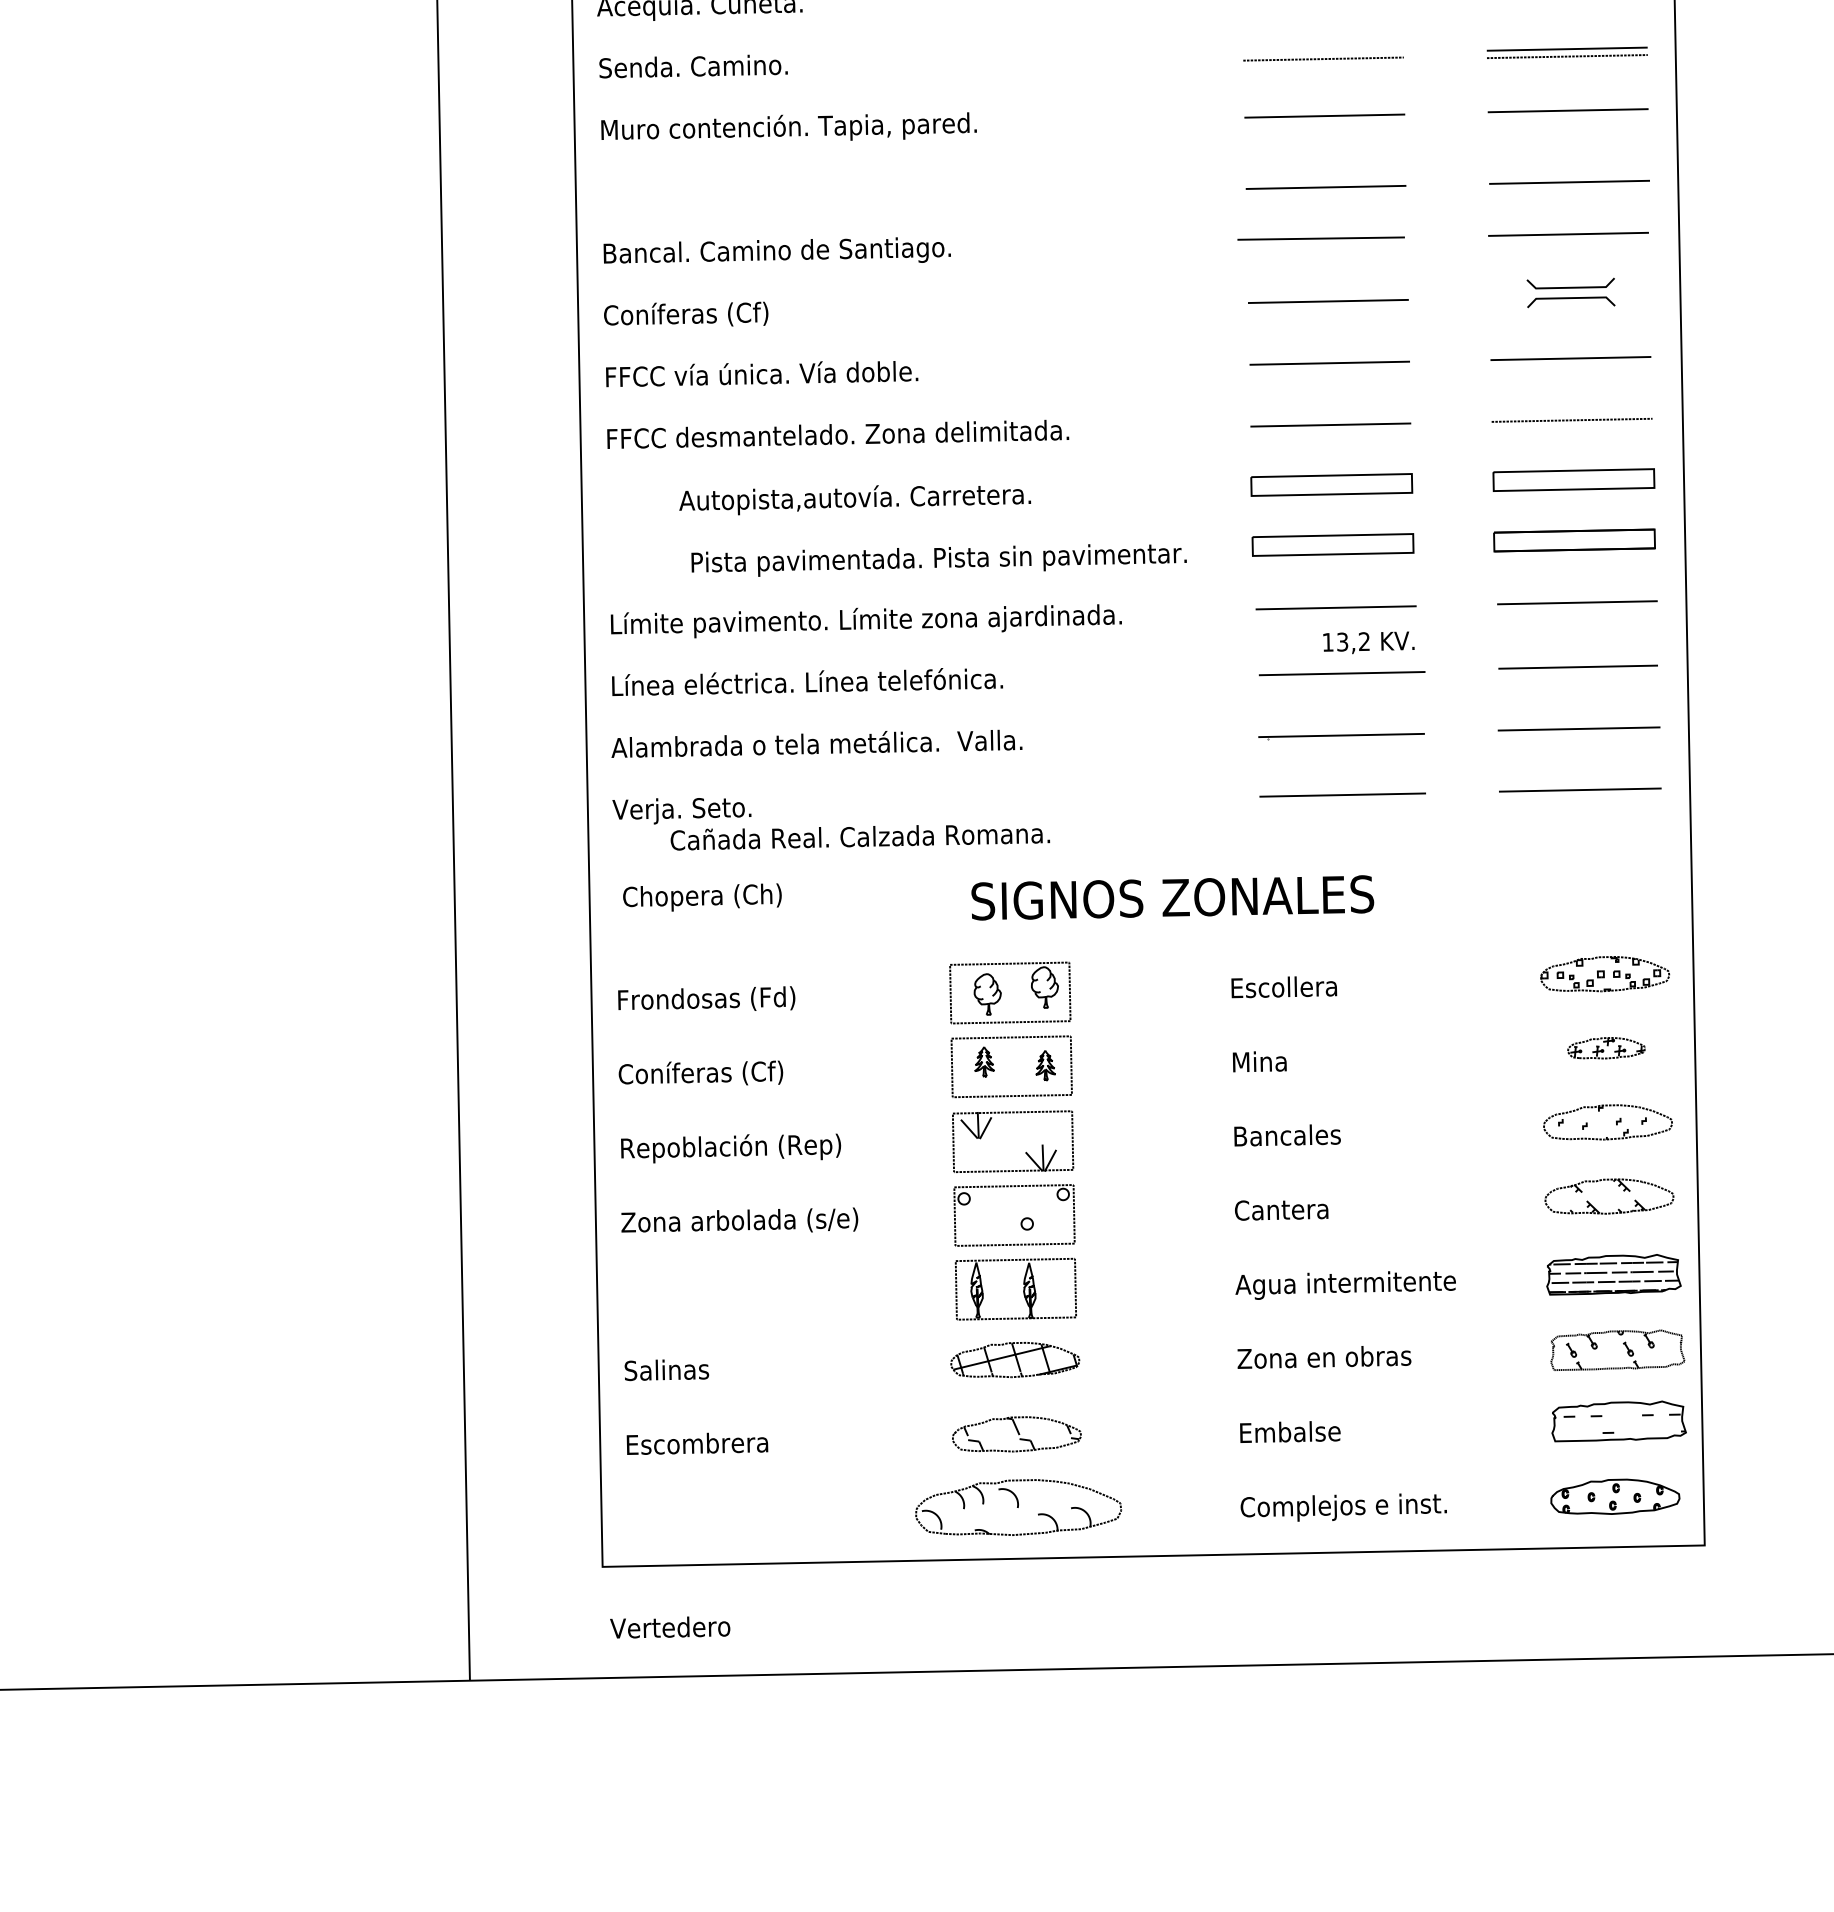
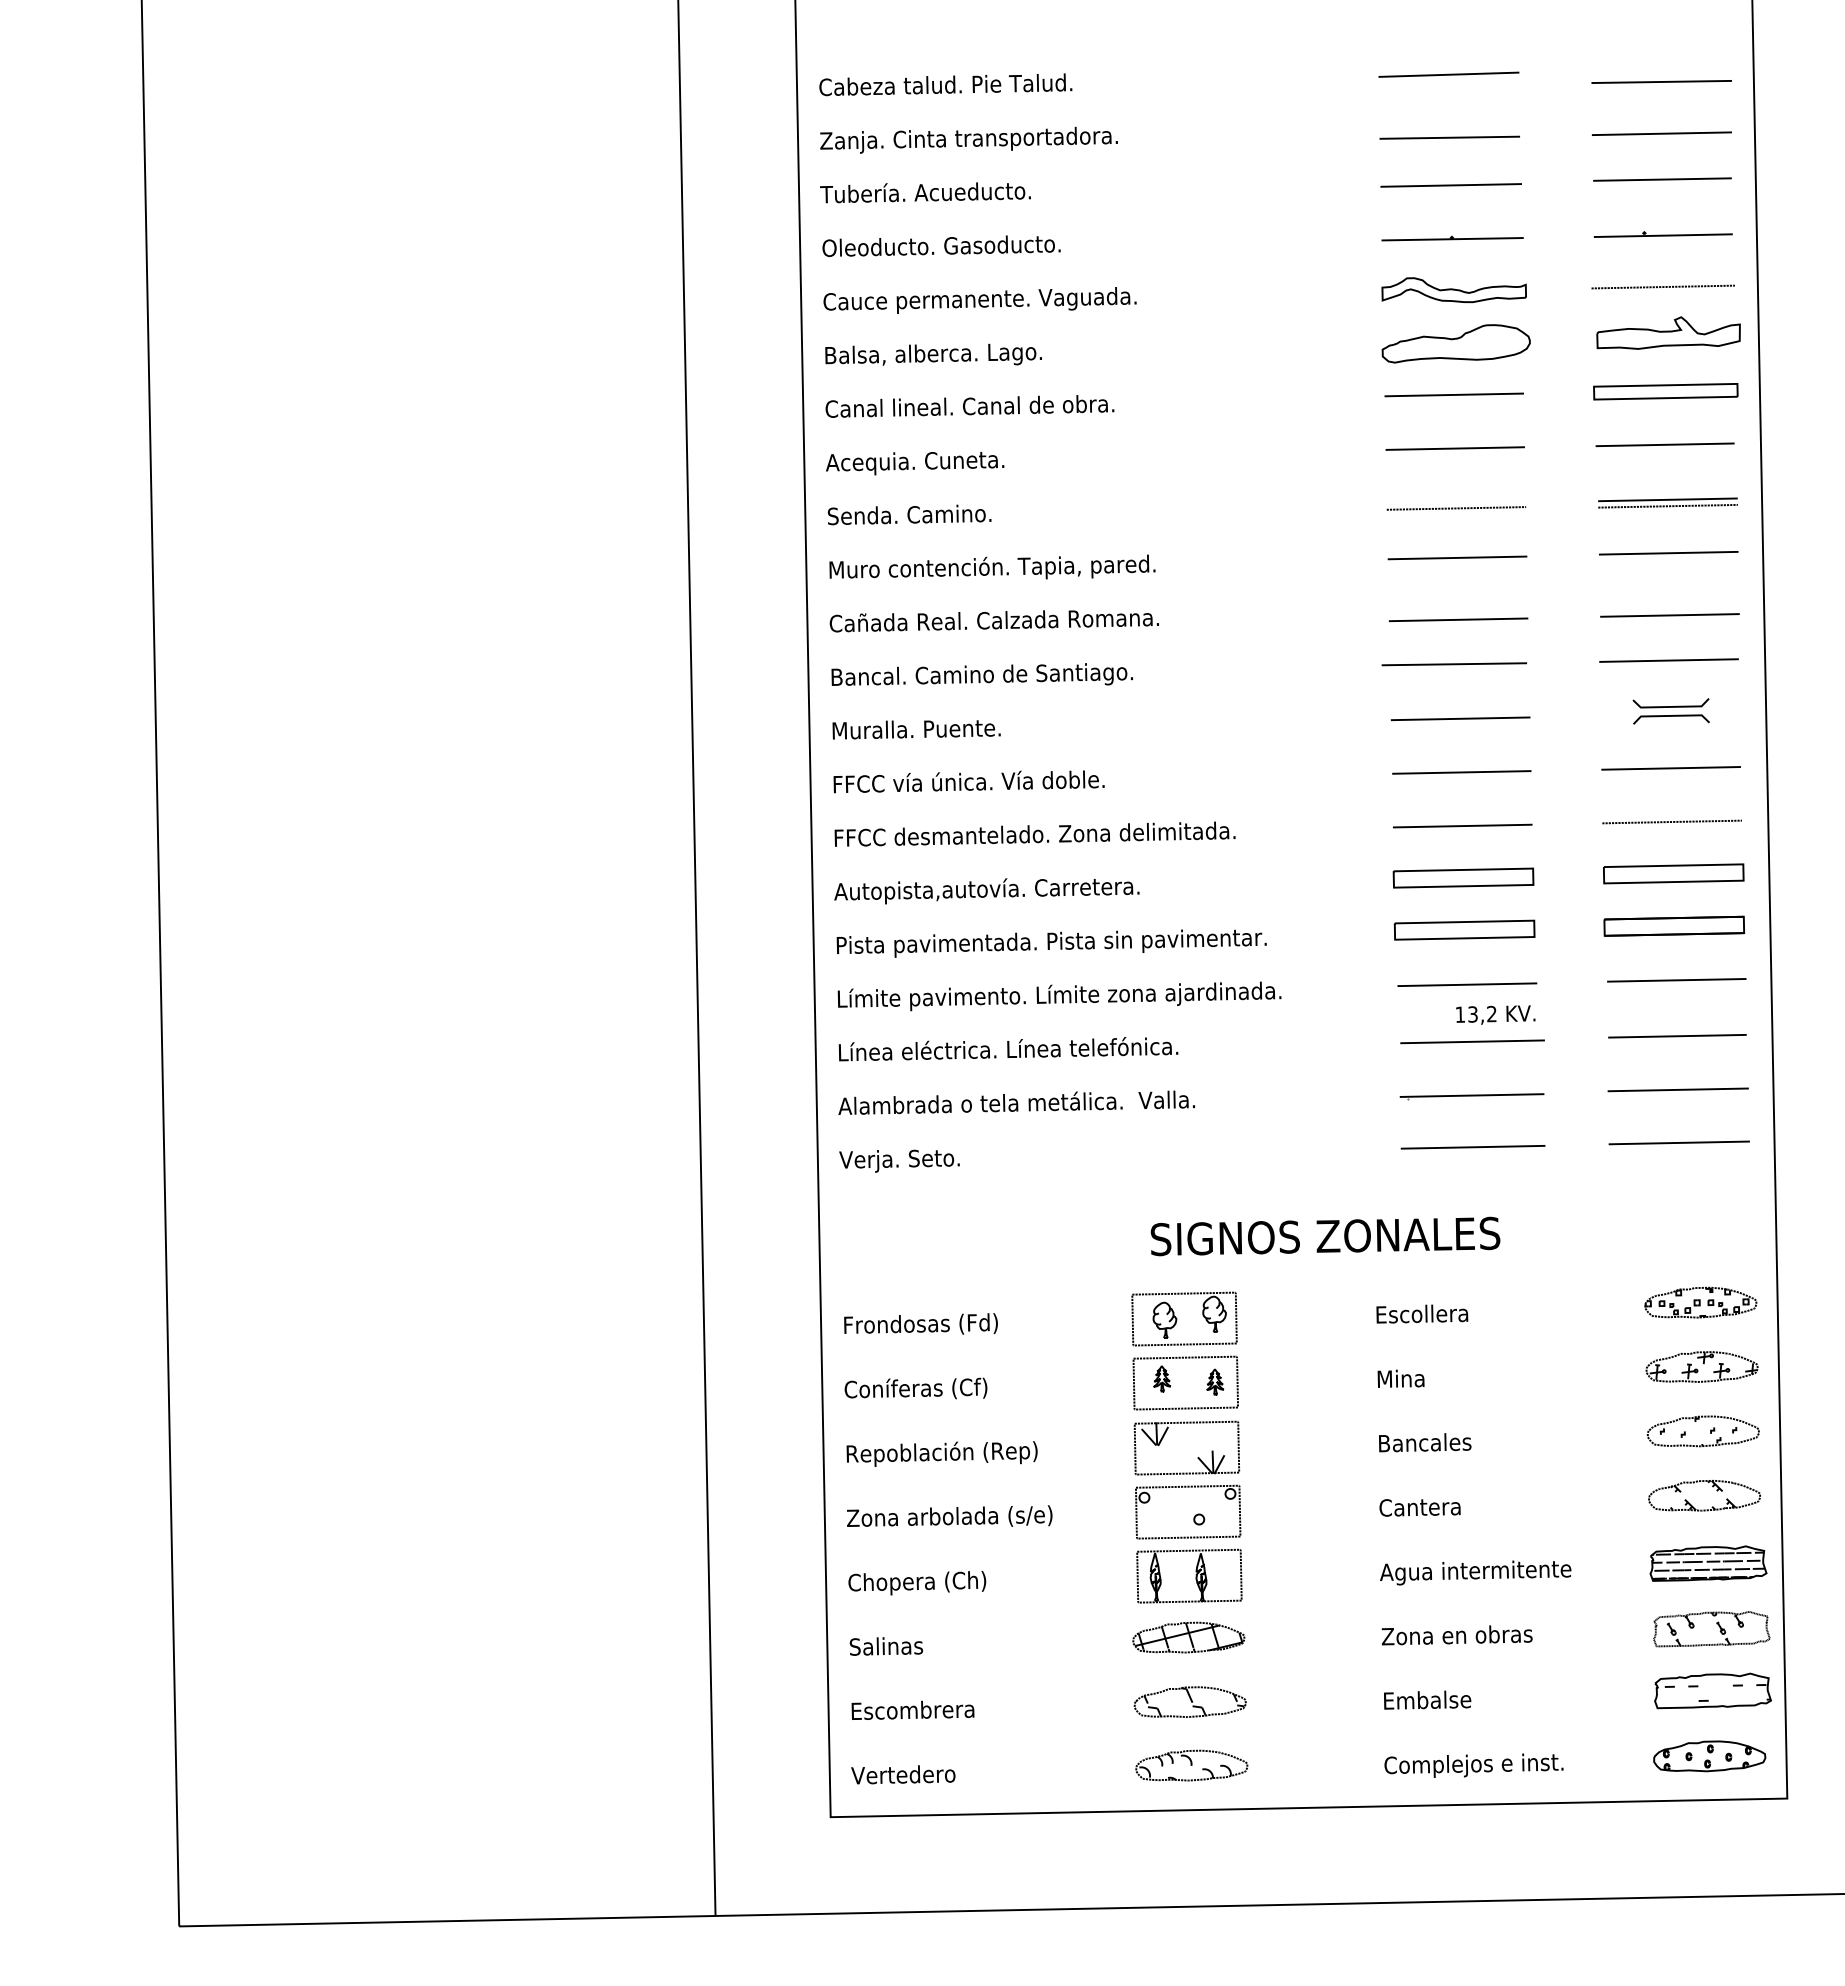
text: (700, 313) -> (915, 729), Coníferas (Cf) -> Muralla. Puente.
text: (854, 500) -> (986, 891), moved
text: (938, 560) -> (1051, 943), moved
text: (859, 837) -> (993, 621), moved
text: (702, 897) -> (917, 1583), moved
part: (1605, 1047) -> (1701, 1366), size x1.67
part: (1018, 1507) -> (1191, 1765), size x0.62
text: (670, 1627) -> (903, 1774), moved

